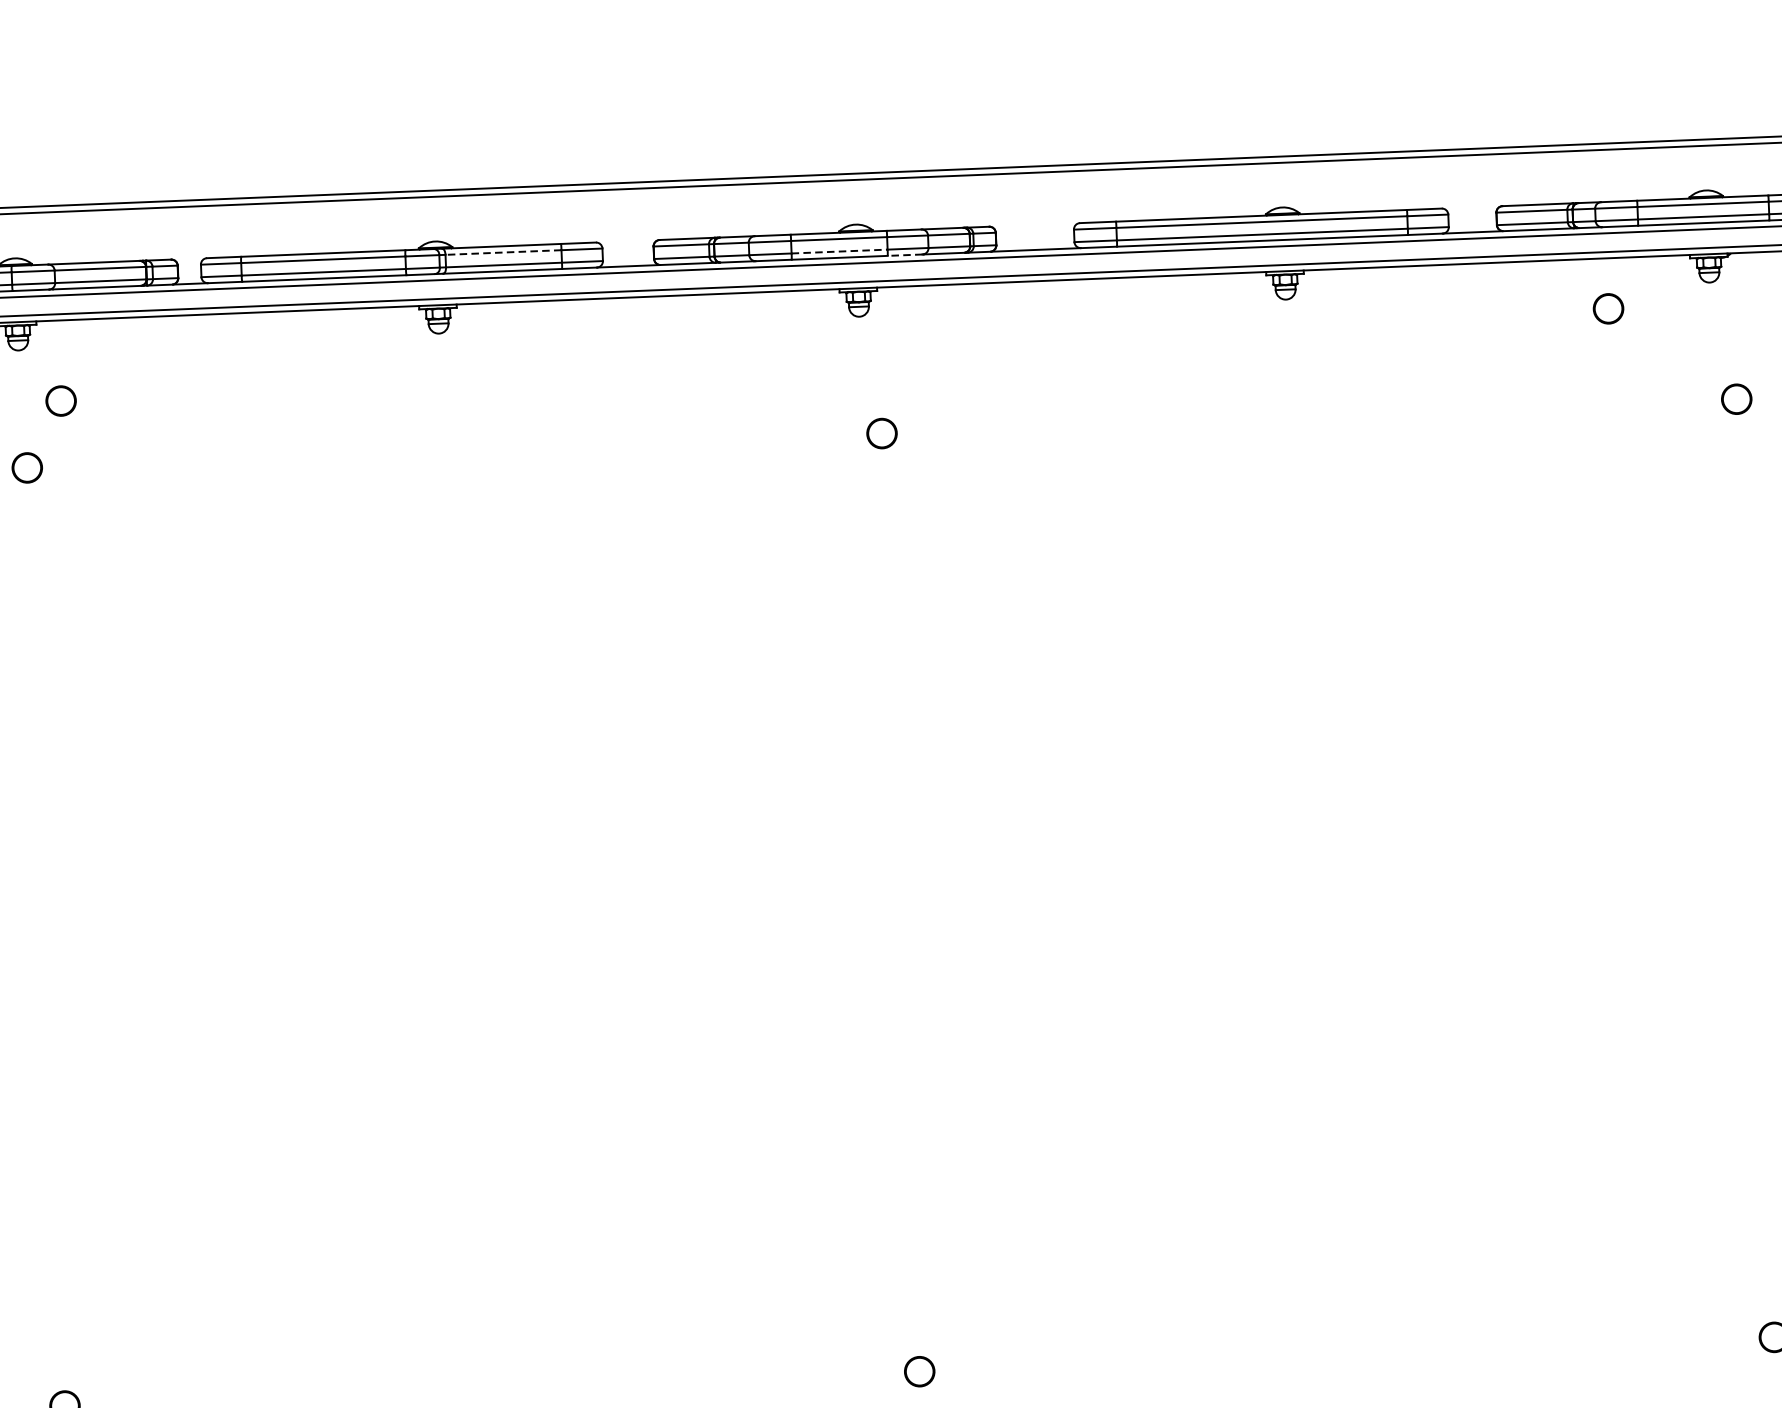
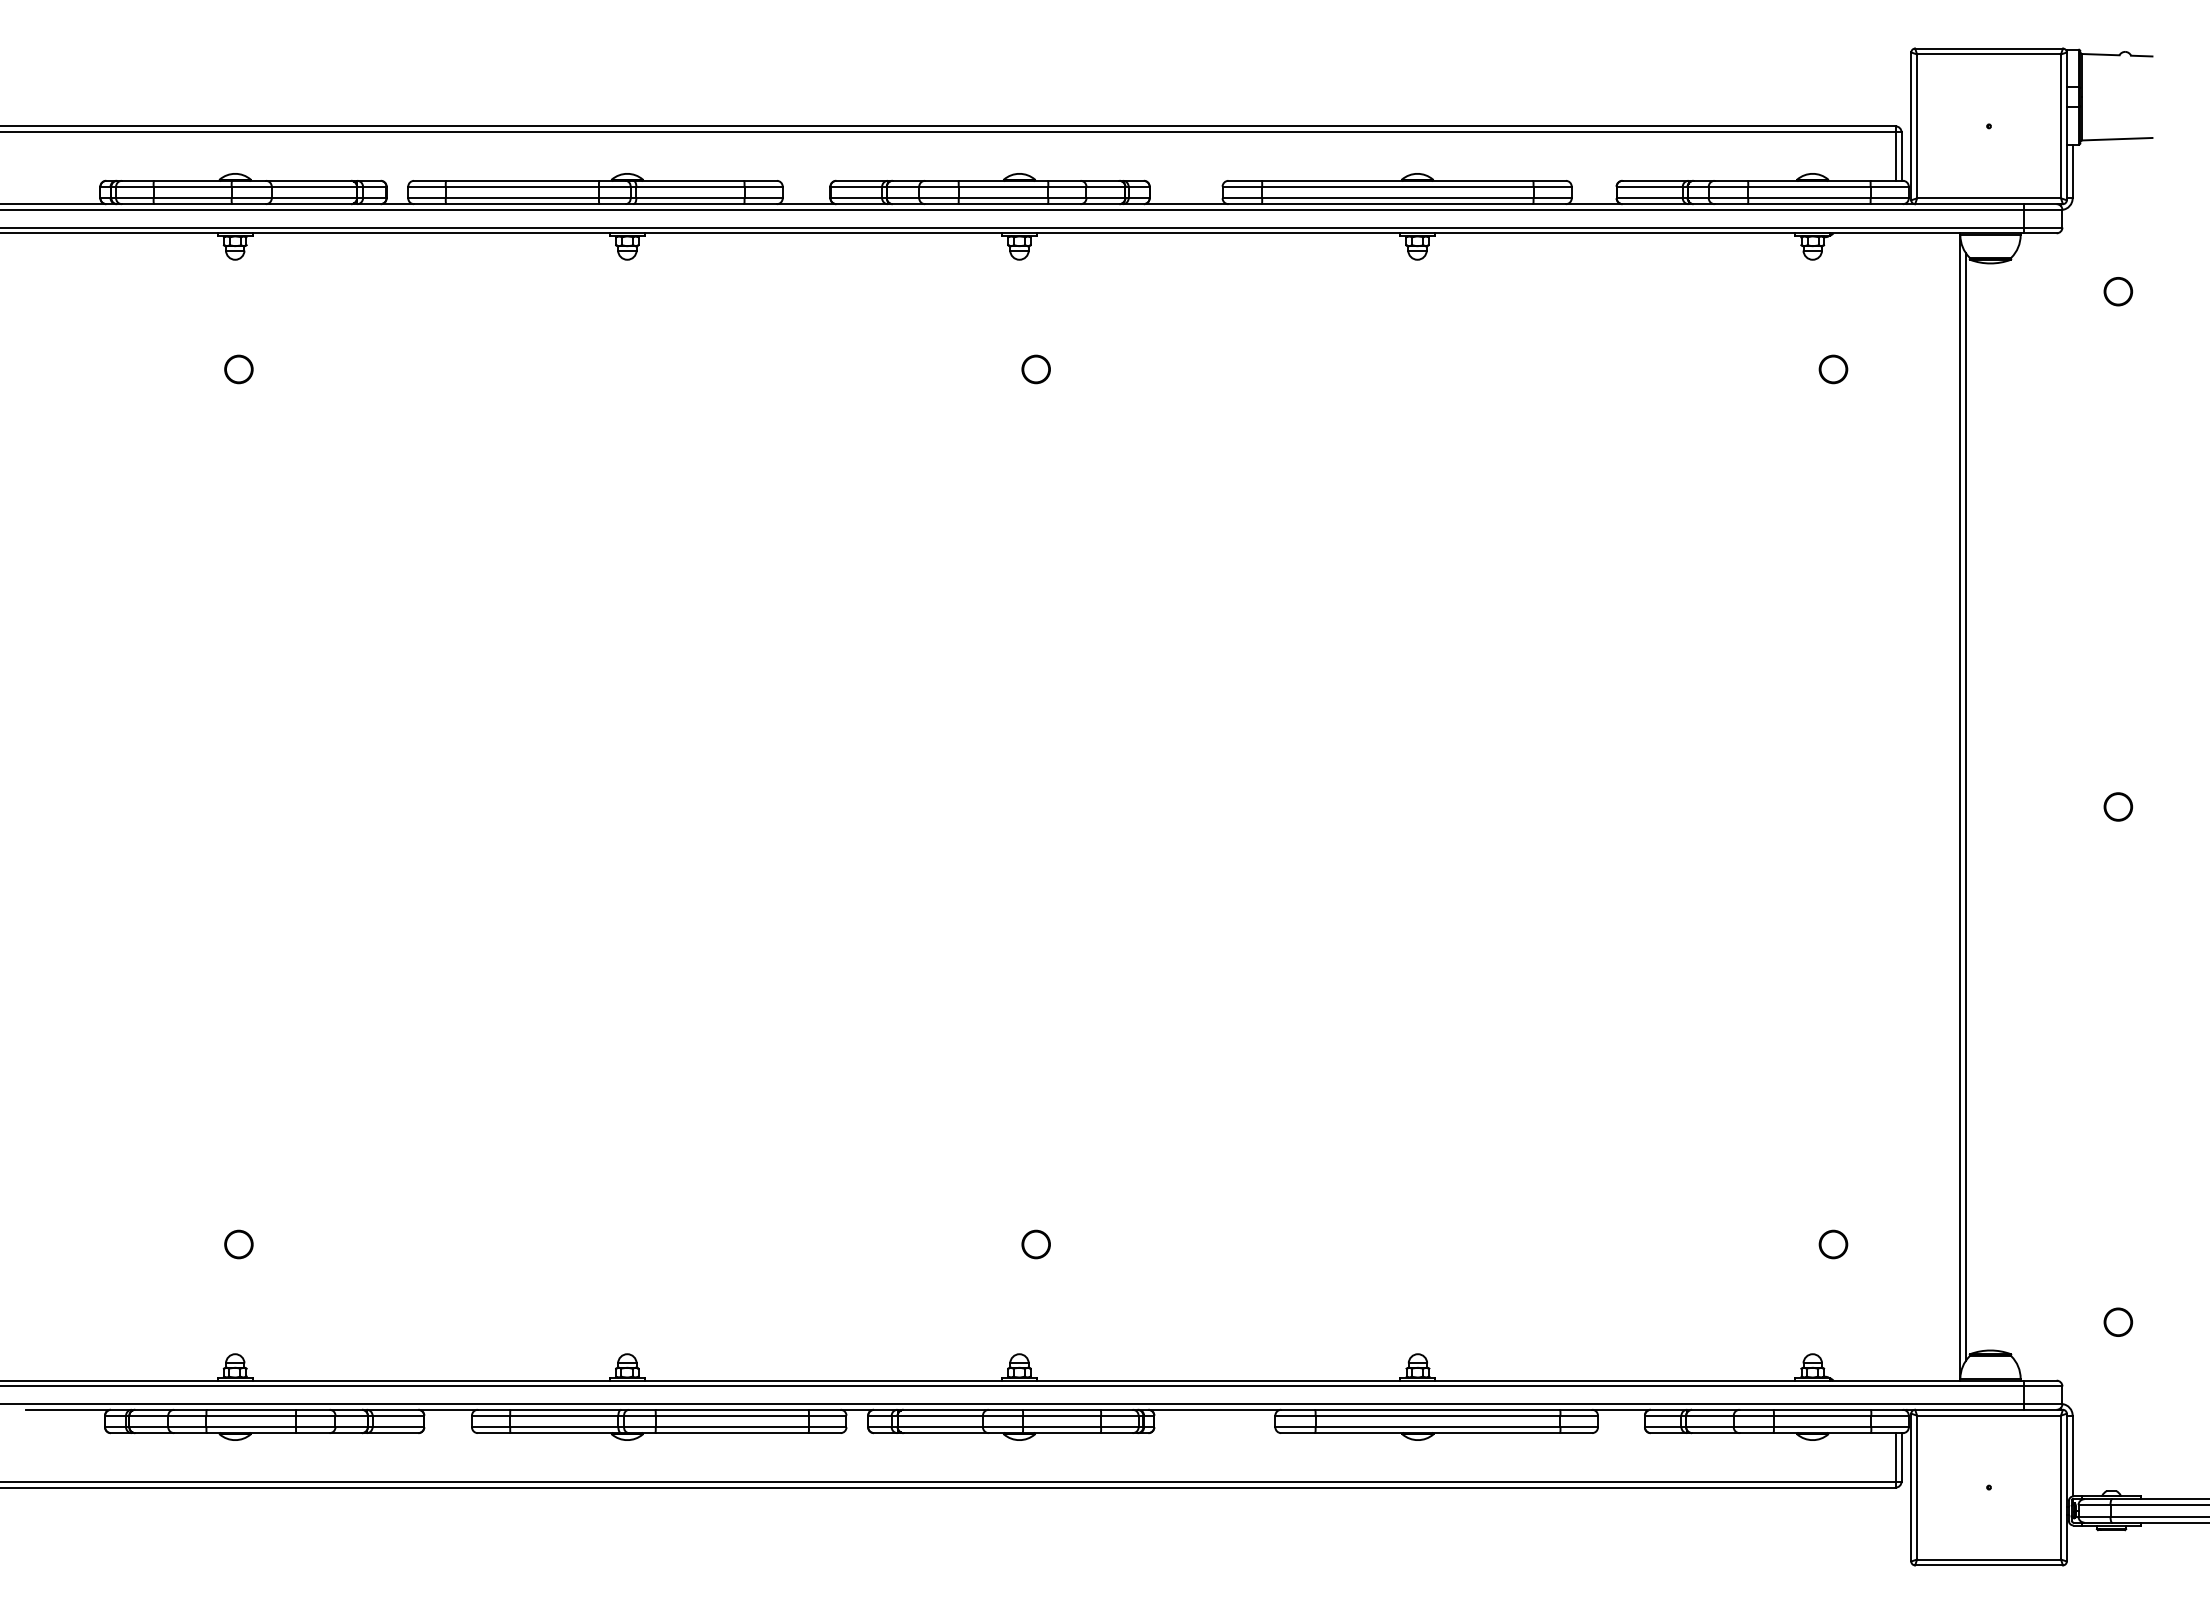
line: (839, 251) -> (1003, 198), dashed -> solid
line: (502, 252) -> (689, 186), dashed -> solid
line: (904, 255) -> (1063, 204), dashed -> solid
part: (1608, 308) -> (1717, 280), removed
part: (60, 401) -> (272, 308), removed

